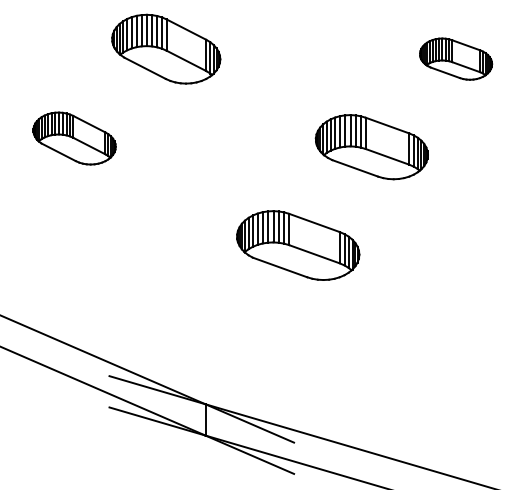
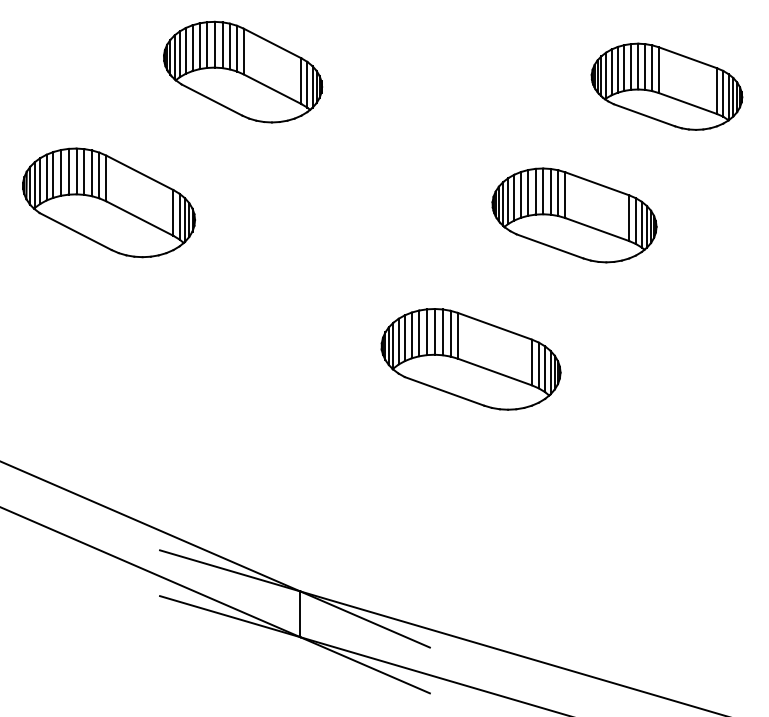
part: (455, 58) -> (666, 85), size x1.43
part: (74, 138) -> (108, 202), size x1.43
part: (371, 147) -> (573, 215), moved
part: (298, 245) -> (471, 359), moved

